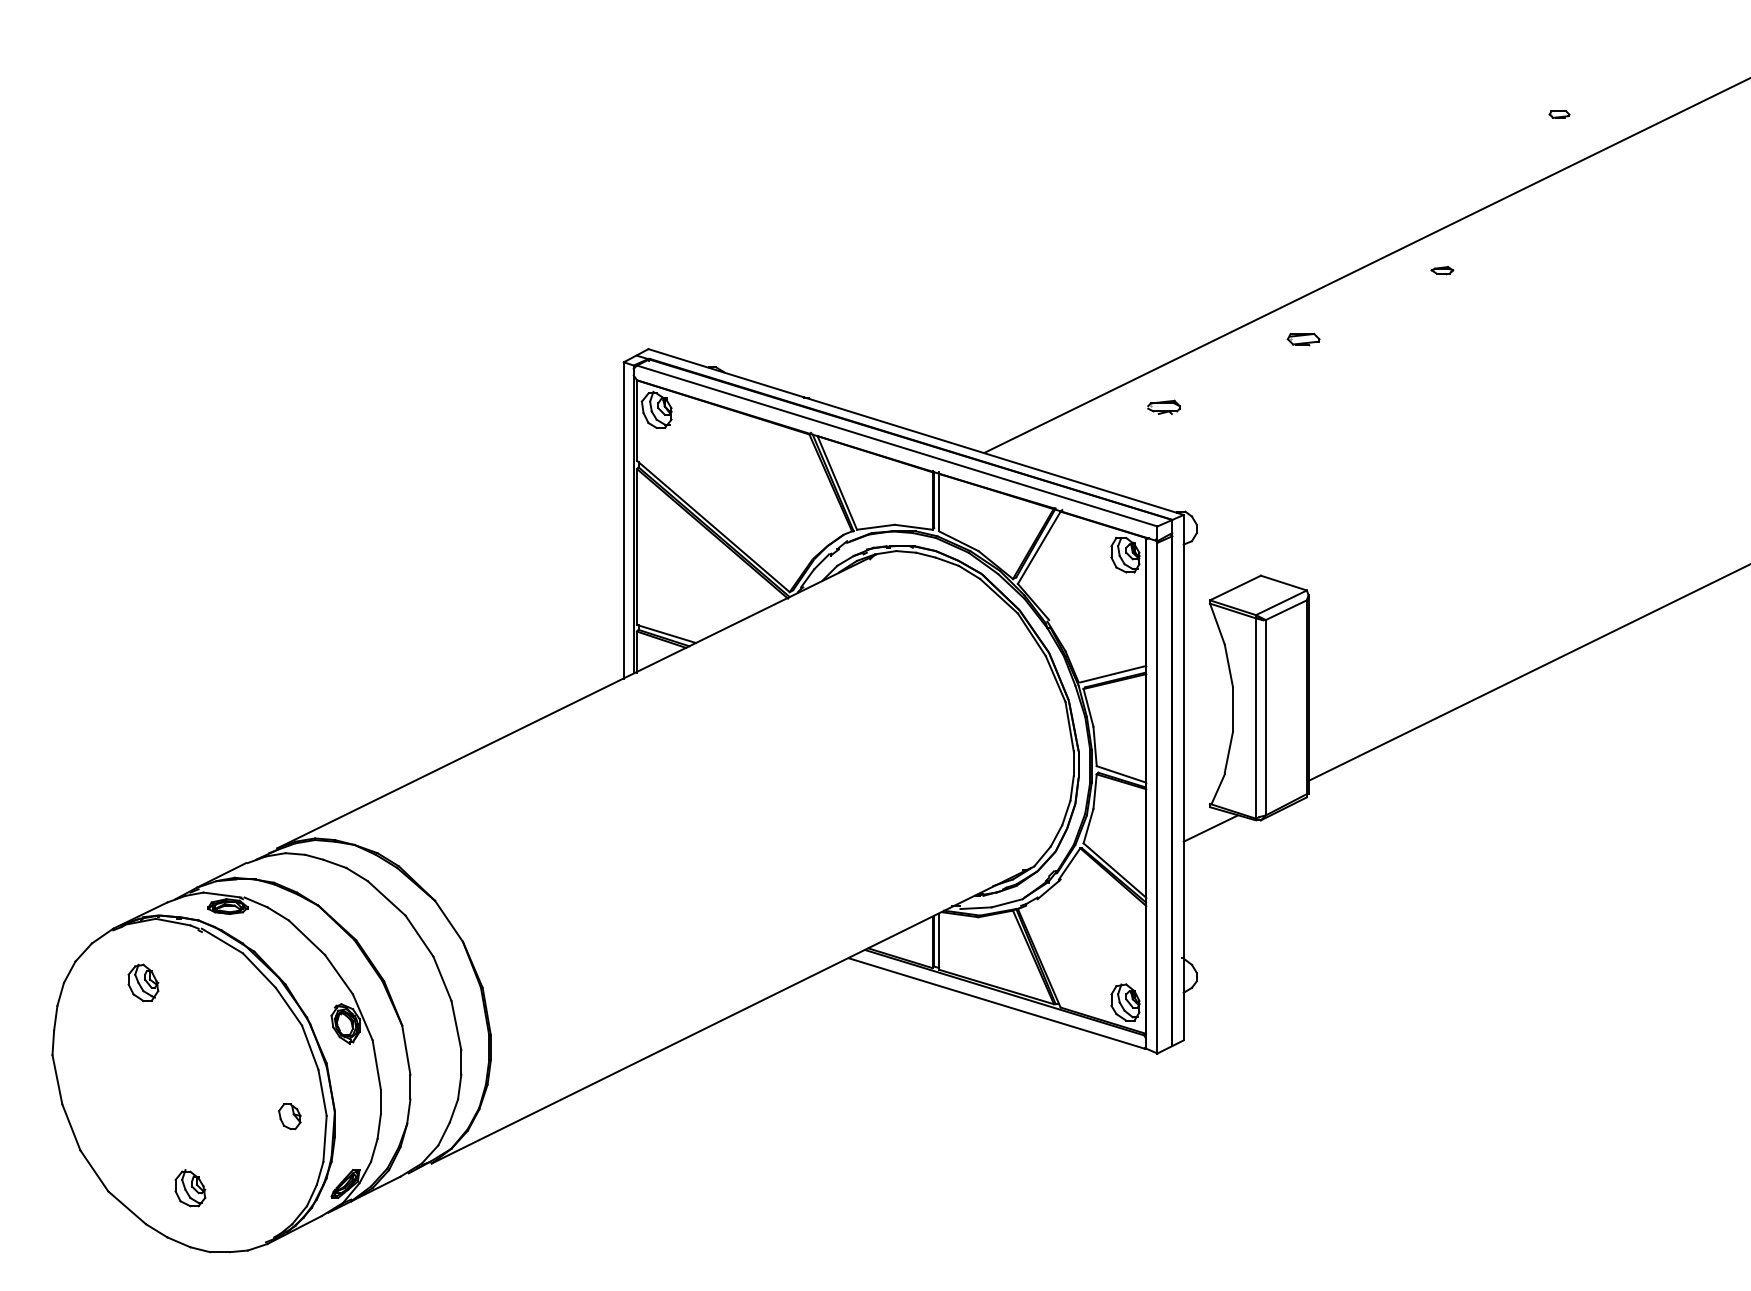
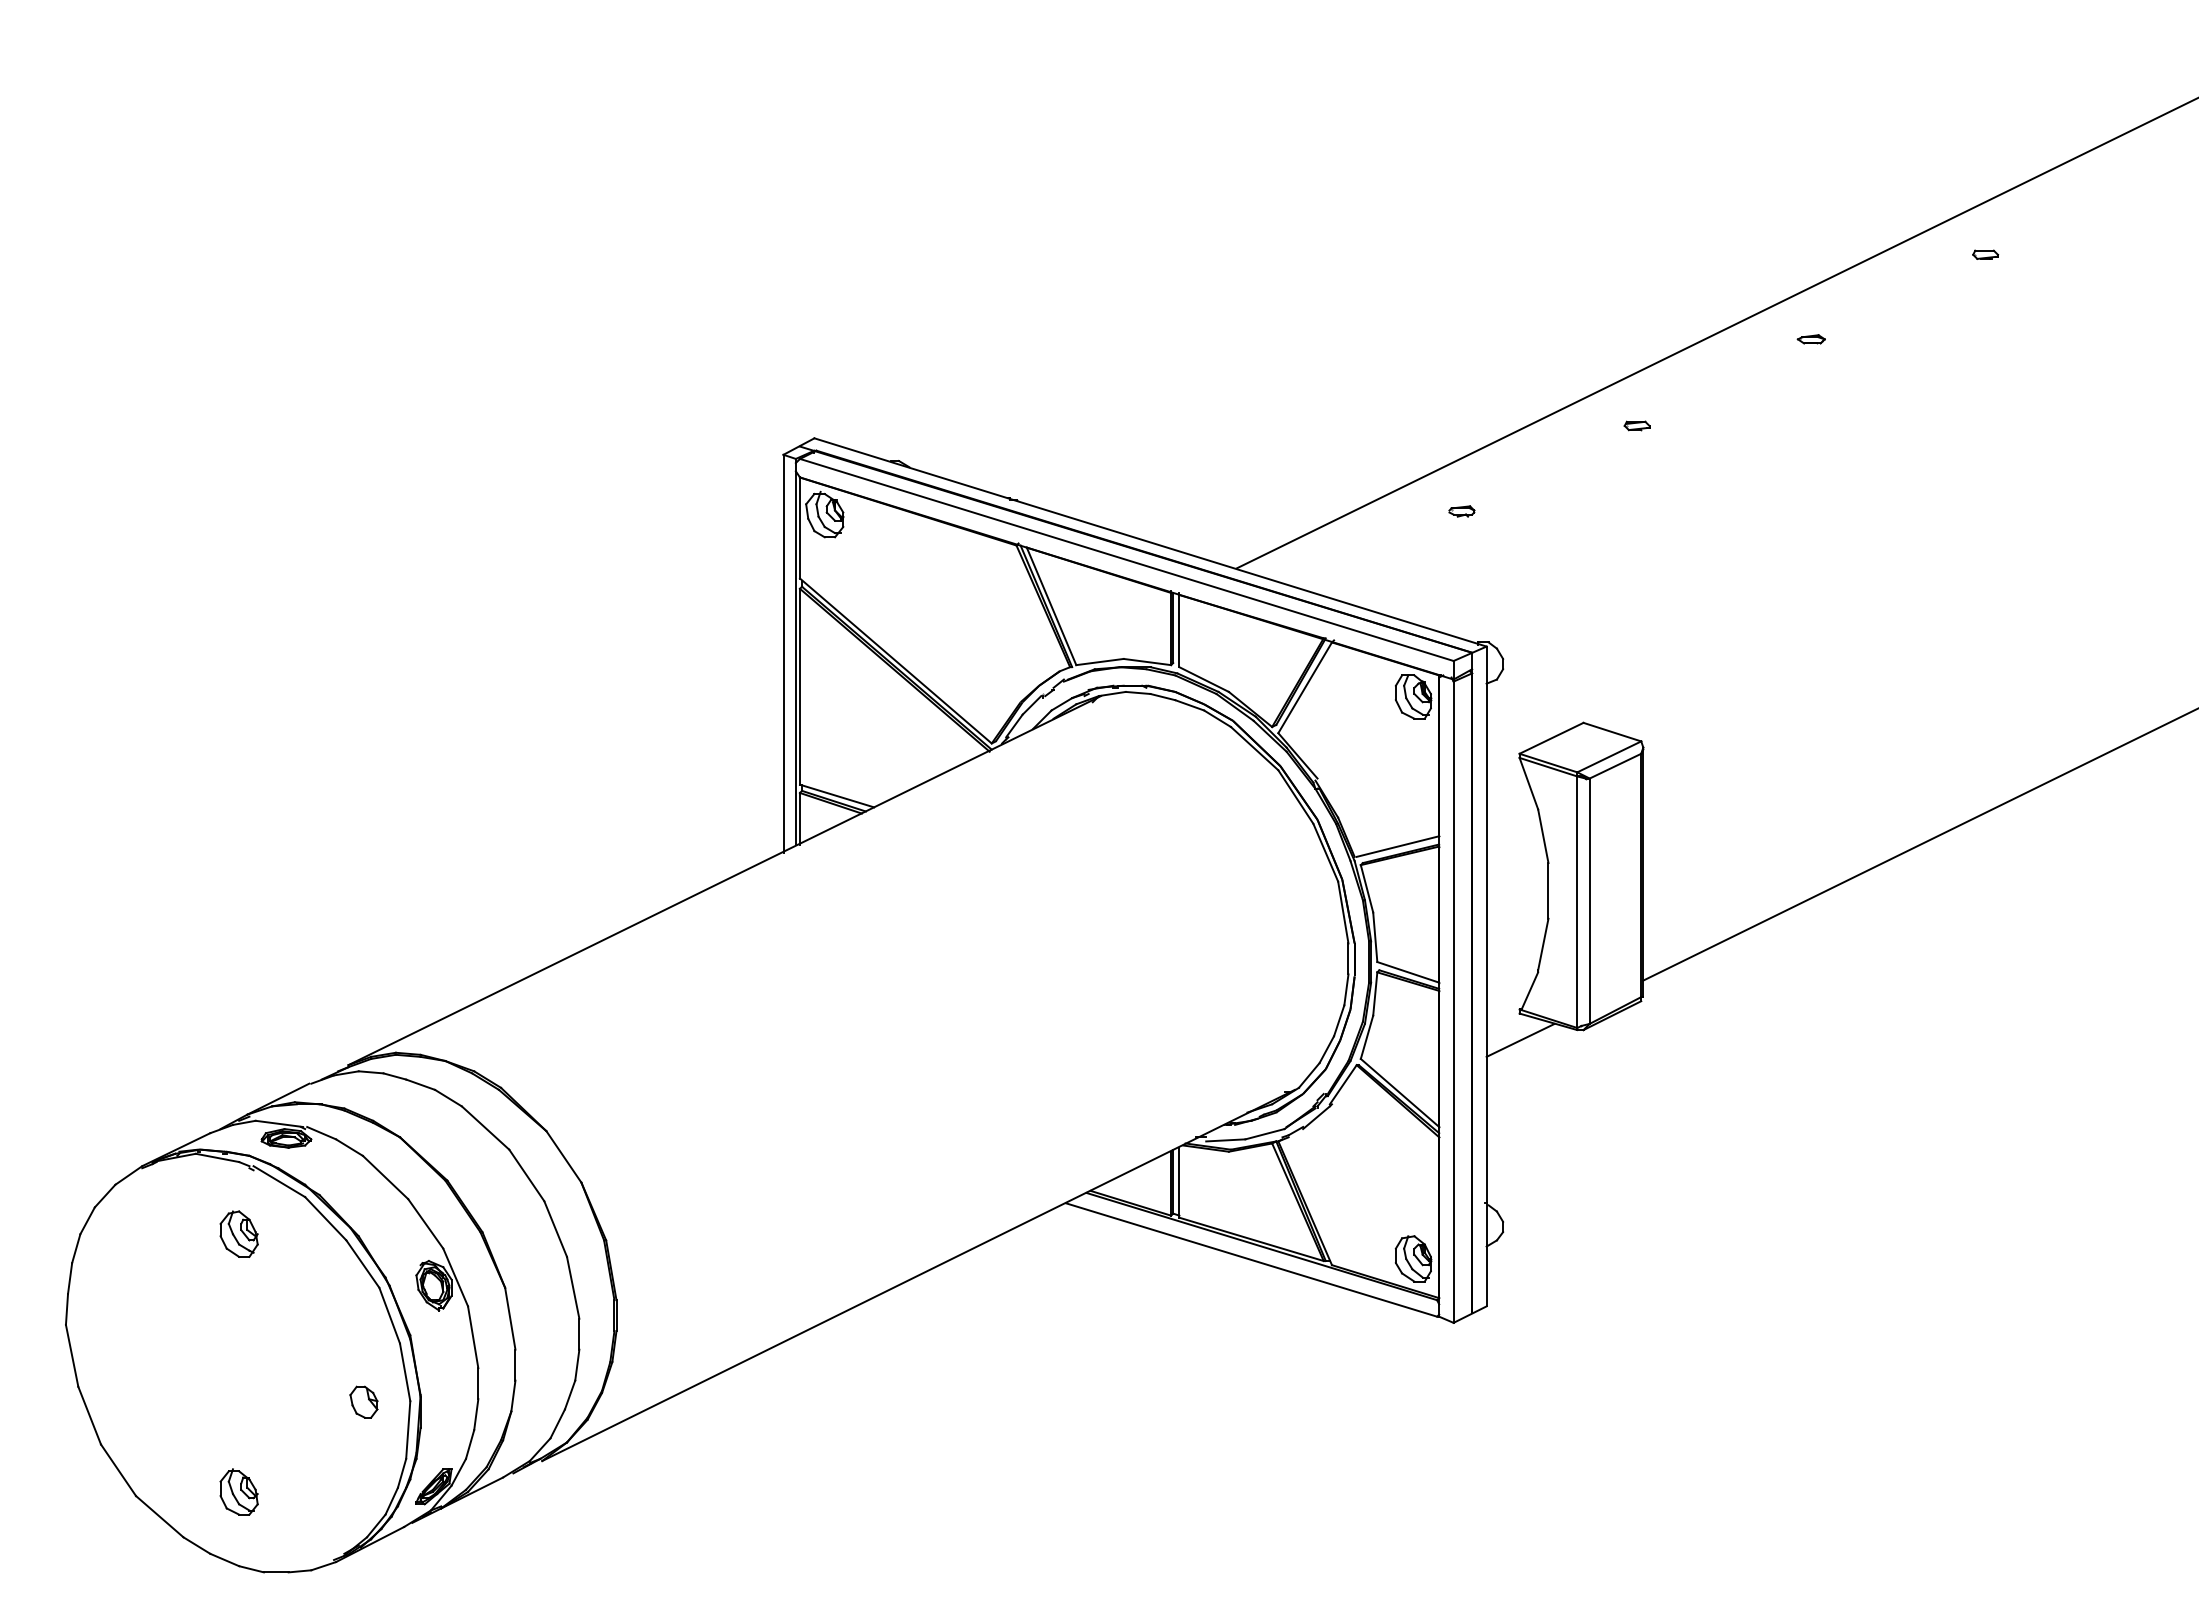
part: (1559, 114) -> (1985, 254), moved
part: (1303, 338) -> (1636, 425), size x0.62
part: (1163, 407) -> (1461, 511), size x0.62
part: (142, 982) -> (238, 1233), moved

